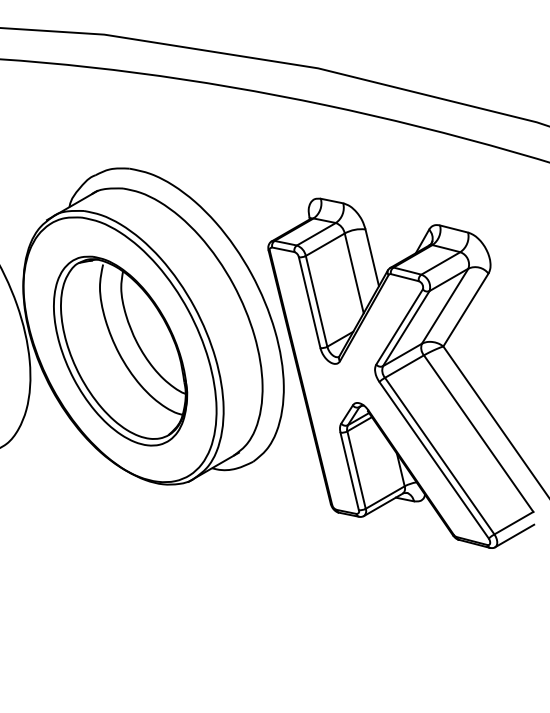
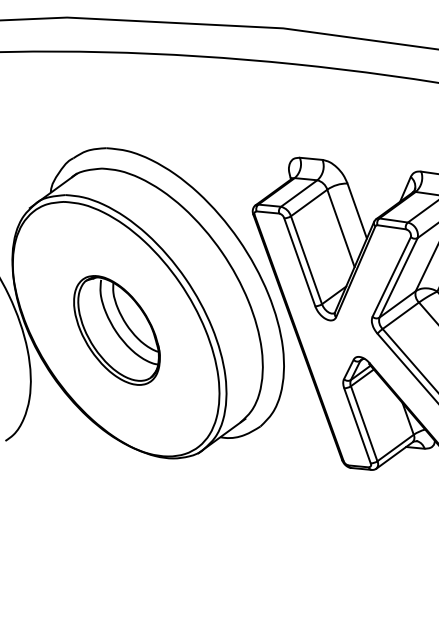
part: (120, 350) -> (116, 329), size x0.6

